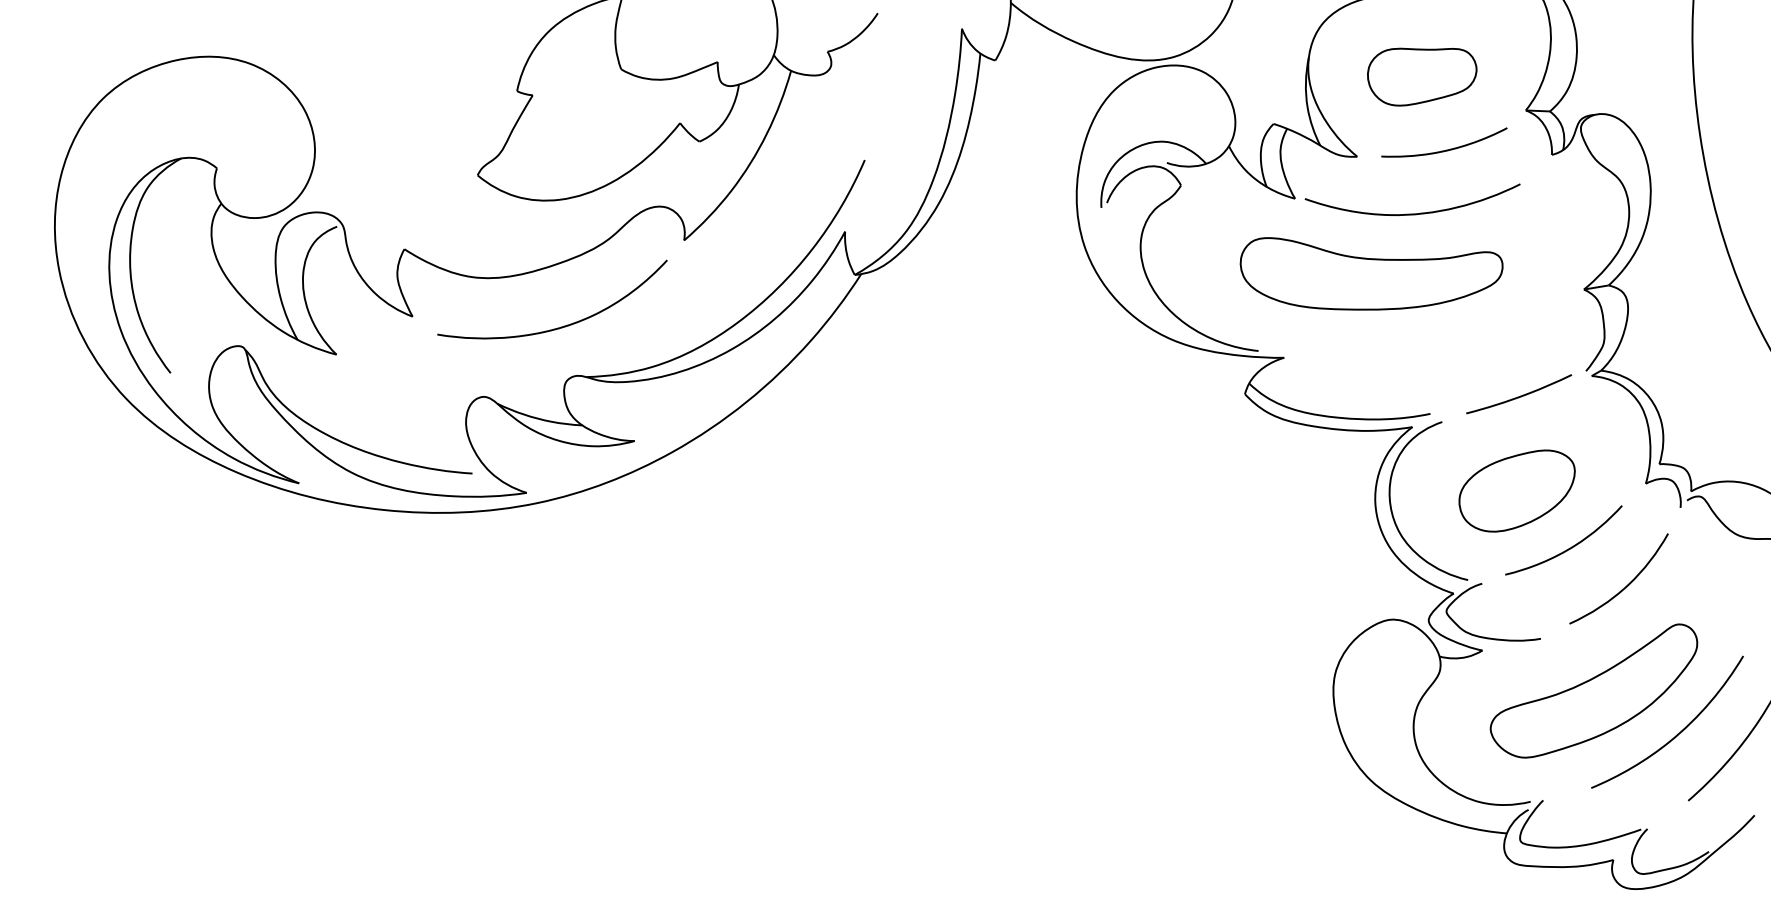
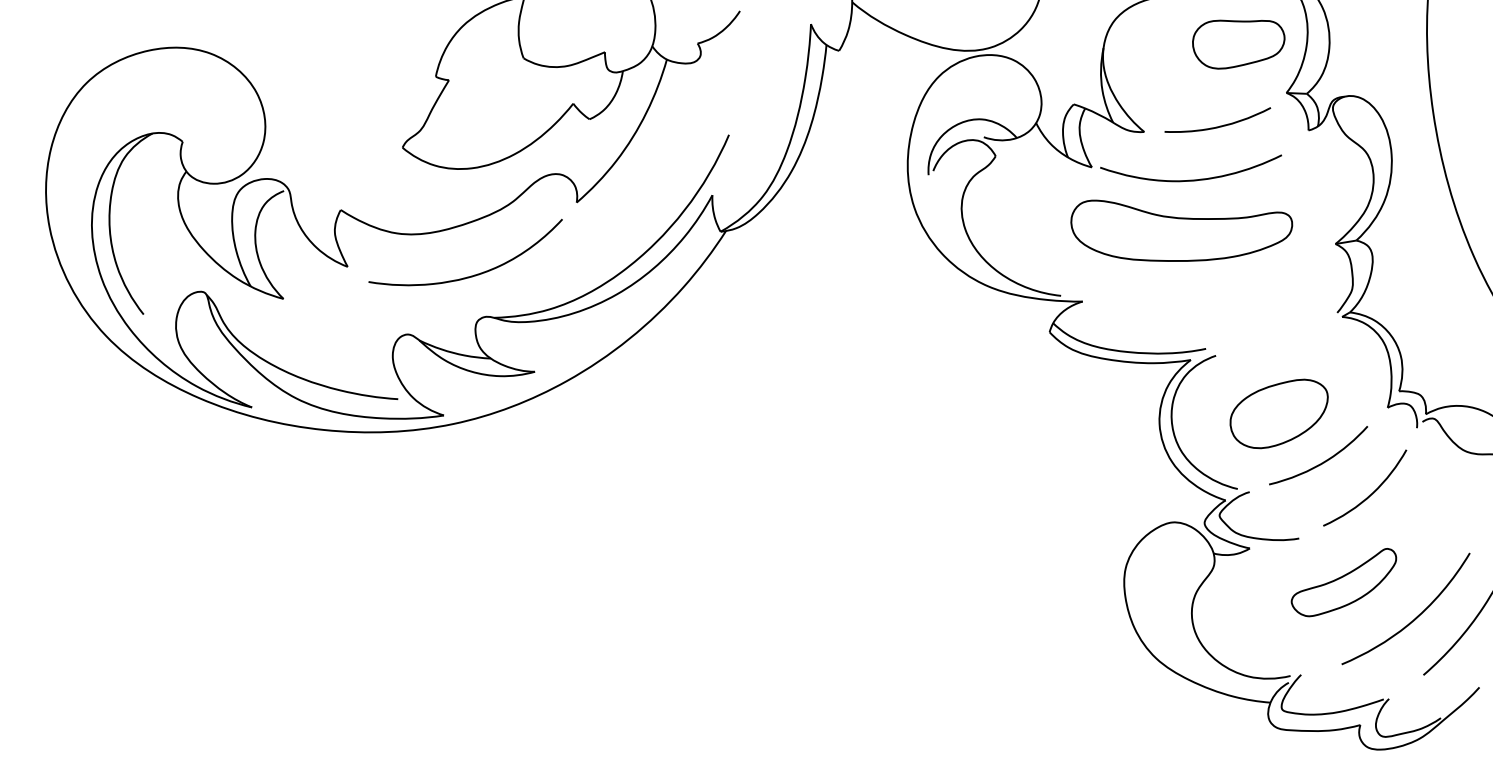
part: (1422, 76) -> (1238, 44), moved
part: (1371, 273) -> (1181, 230), moved
curve: (1520, 395) -> (1281, 333), removed
part: (1593, 690) -> (1343, 582), size x0.6

